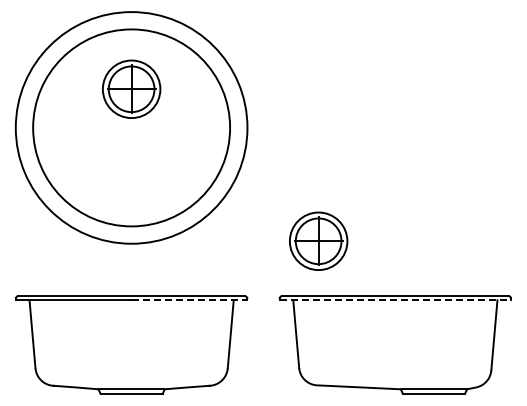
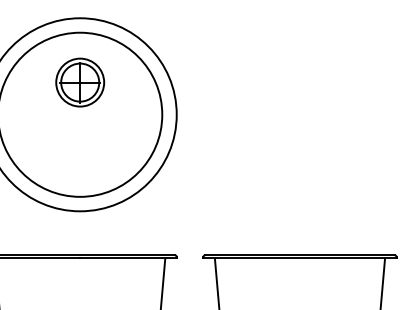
part: (318, 240) -> (235, 208), removed
line: (189, 300) -> (128, 258), dashed -> solid
line: (395, 300) -> (300, 258), dashed -> solid

